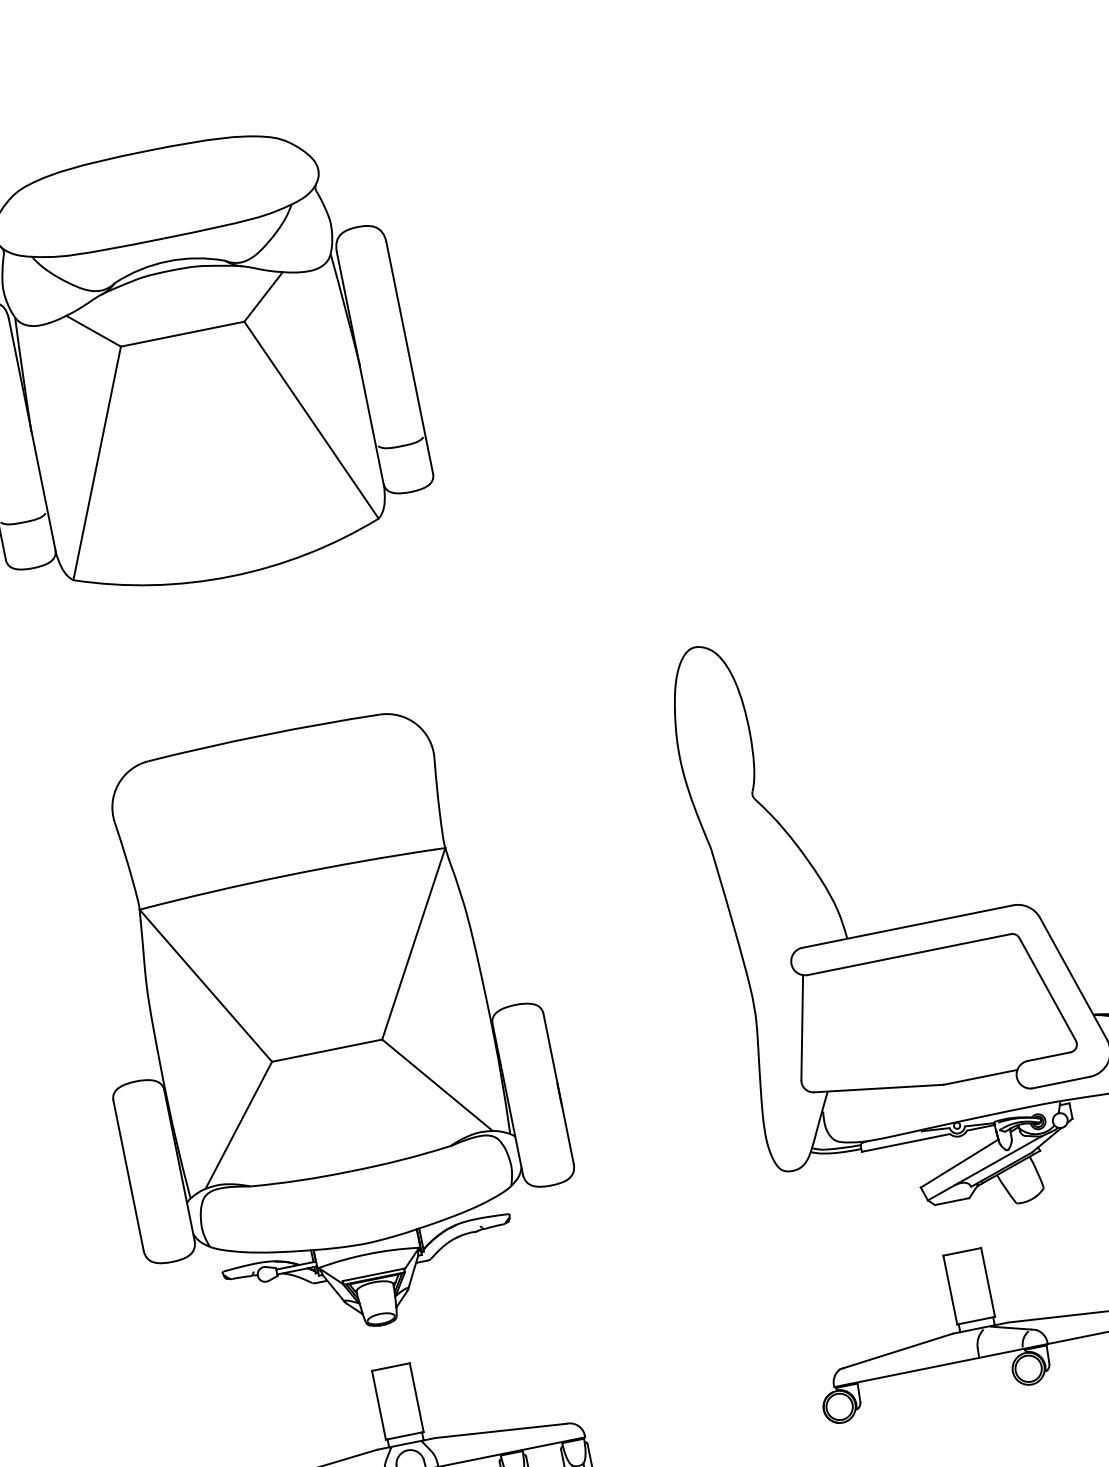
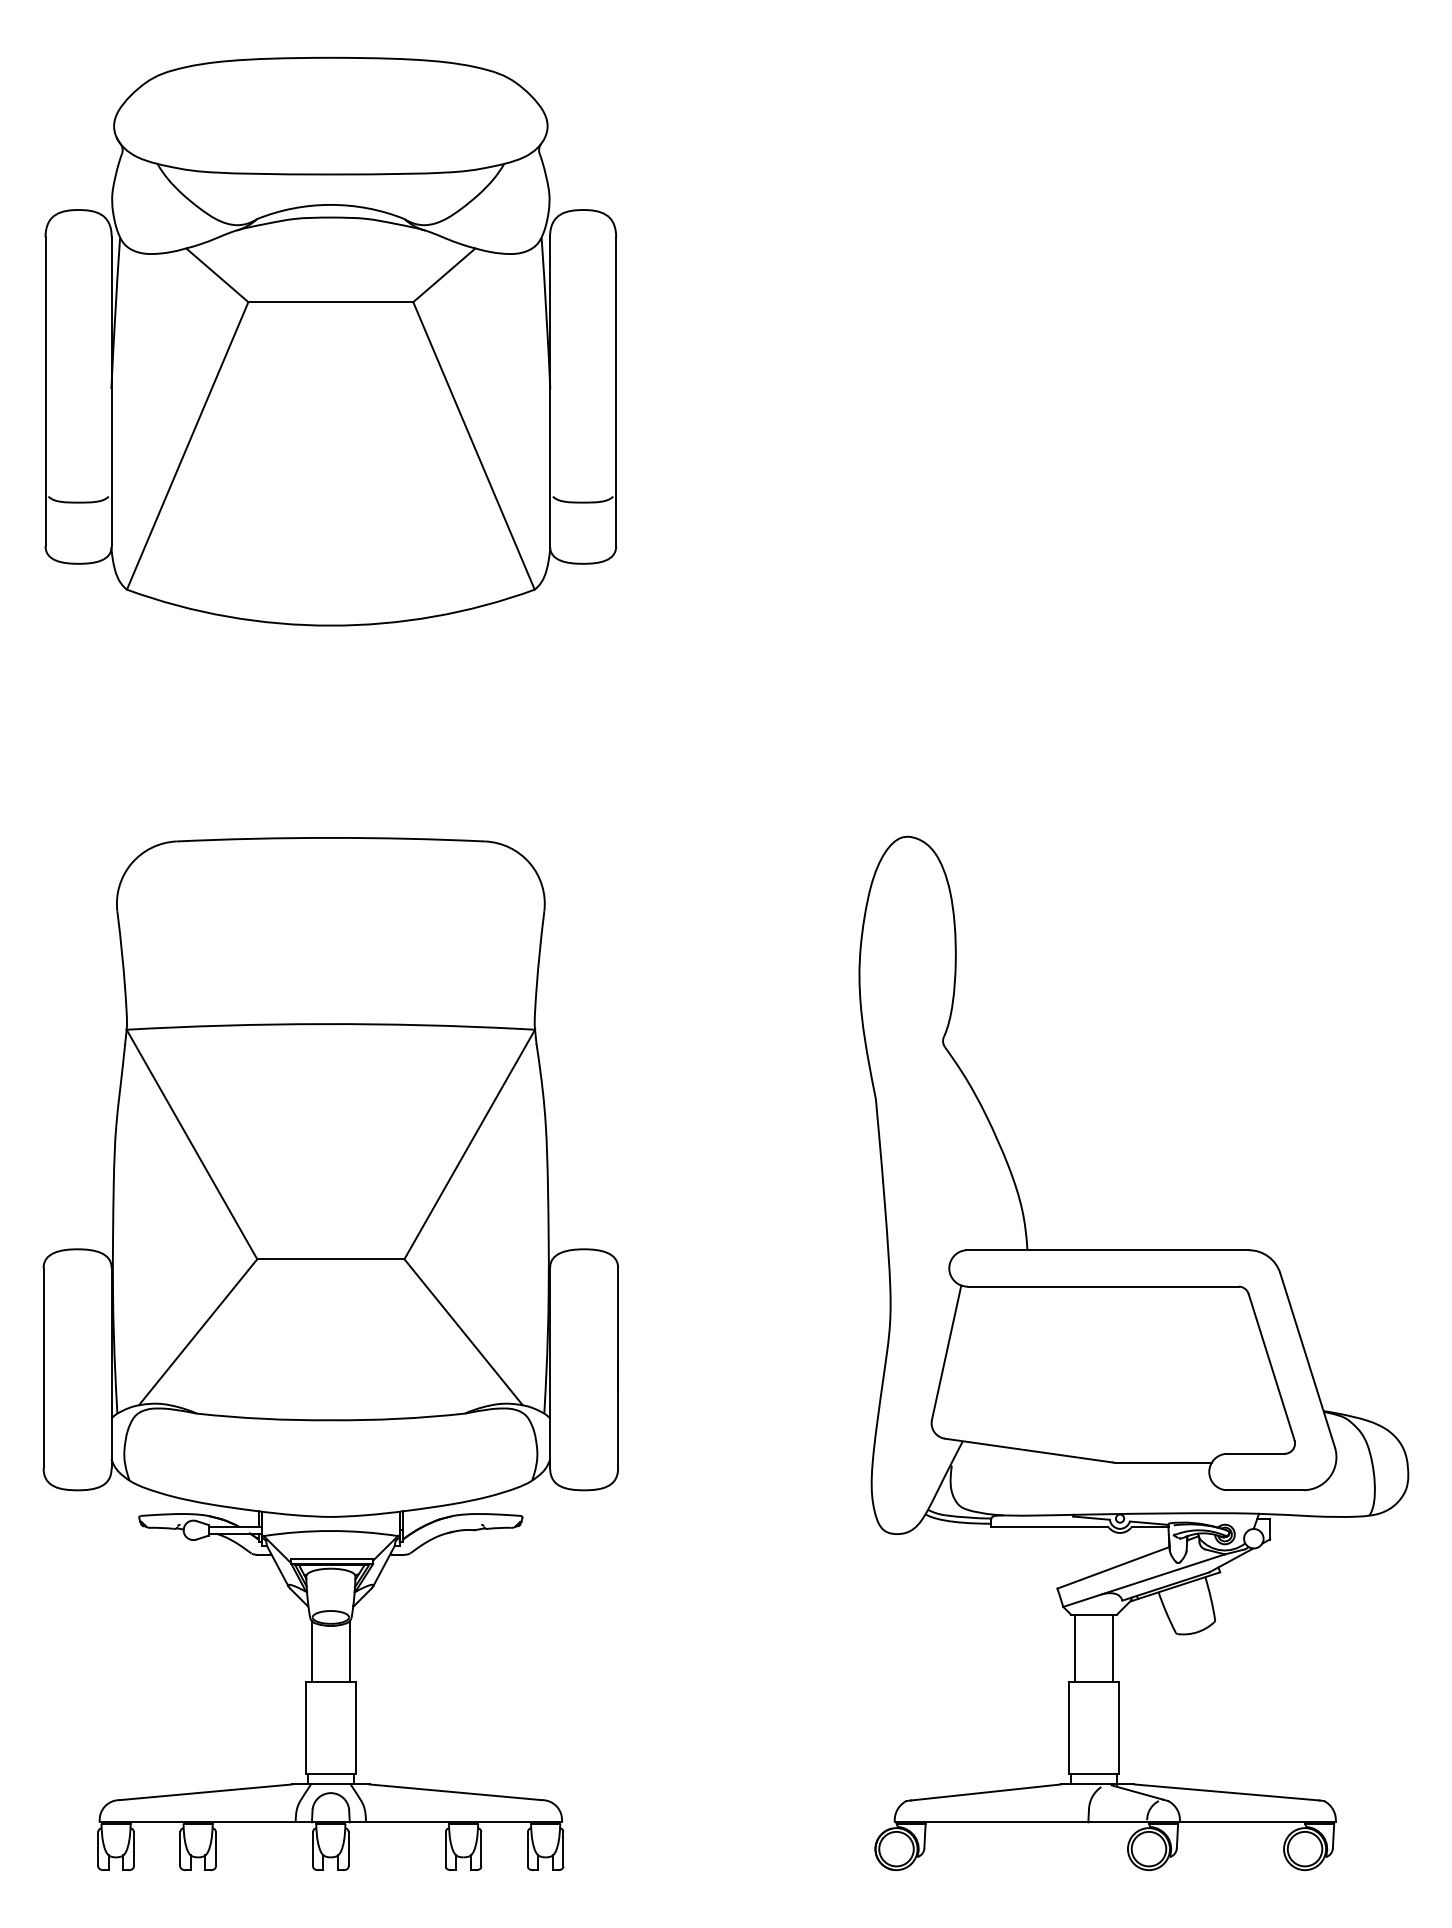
line: (970, 1223) -> (1112, 1647), added
line: (943, 1228) -> (1075, 1647), added
line: (400, 1341) -> (349, 1651), added
line: (372, 1347) -> (312, 1651), added

